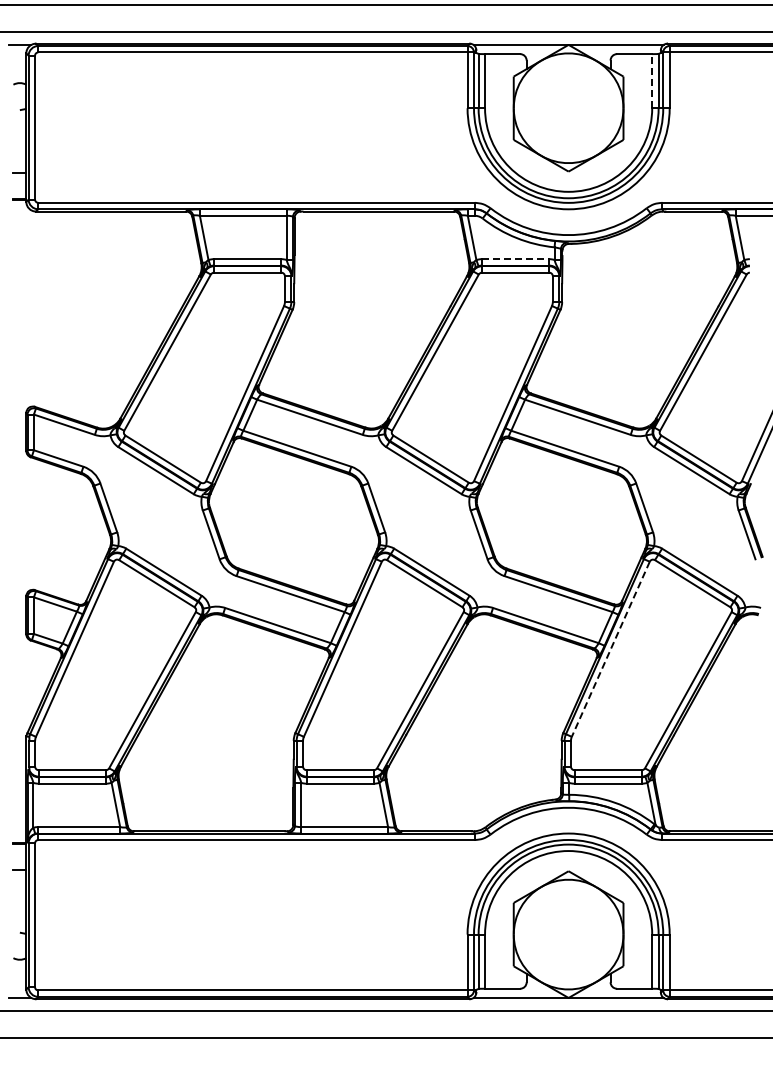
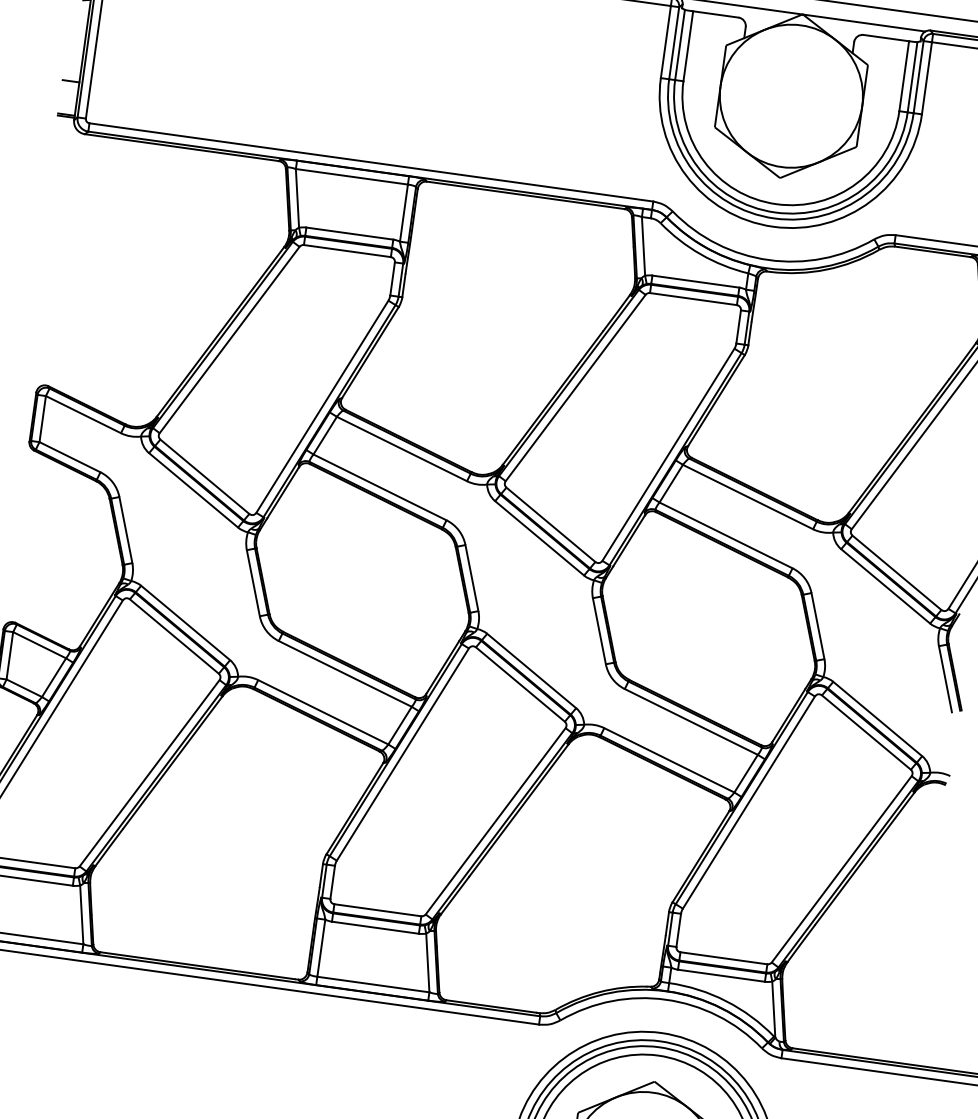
line: (652, 80) -> (904, 75), dashed -> solid
line: (515, 259) -> (695, 282), dashed -> solid
line: (610, 649) -> (748, 802), dashed -> solid

